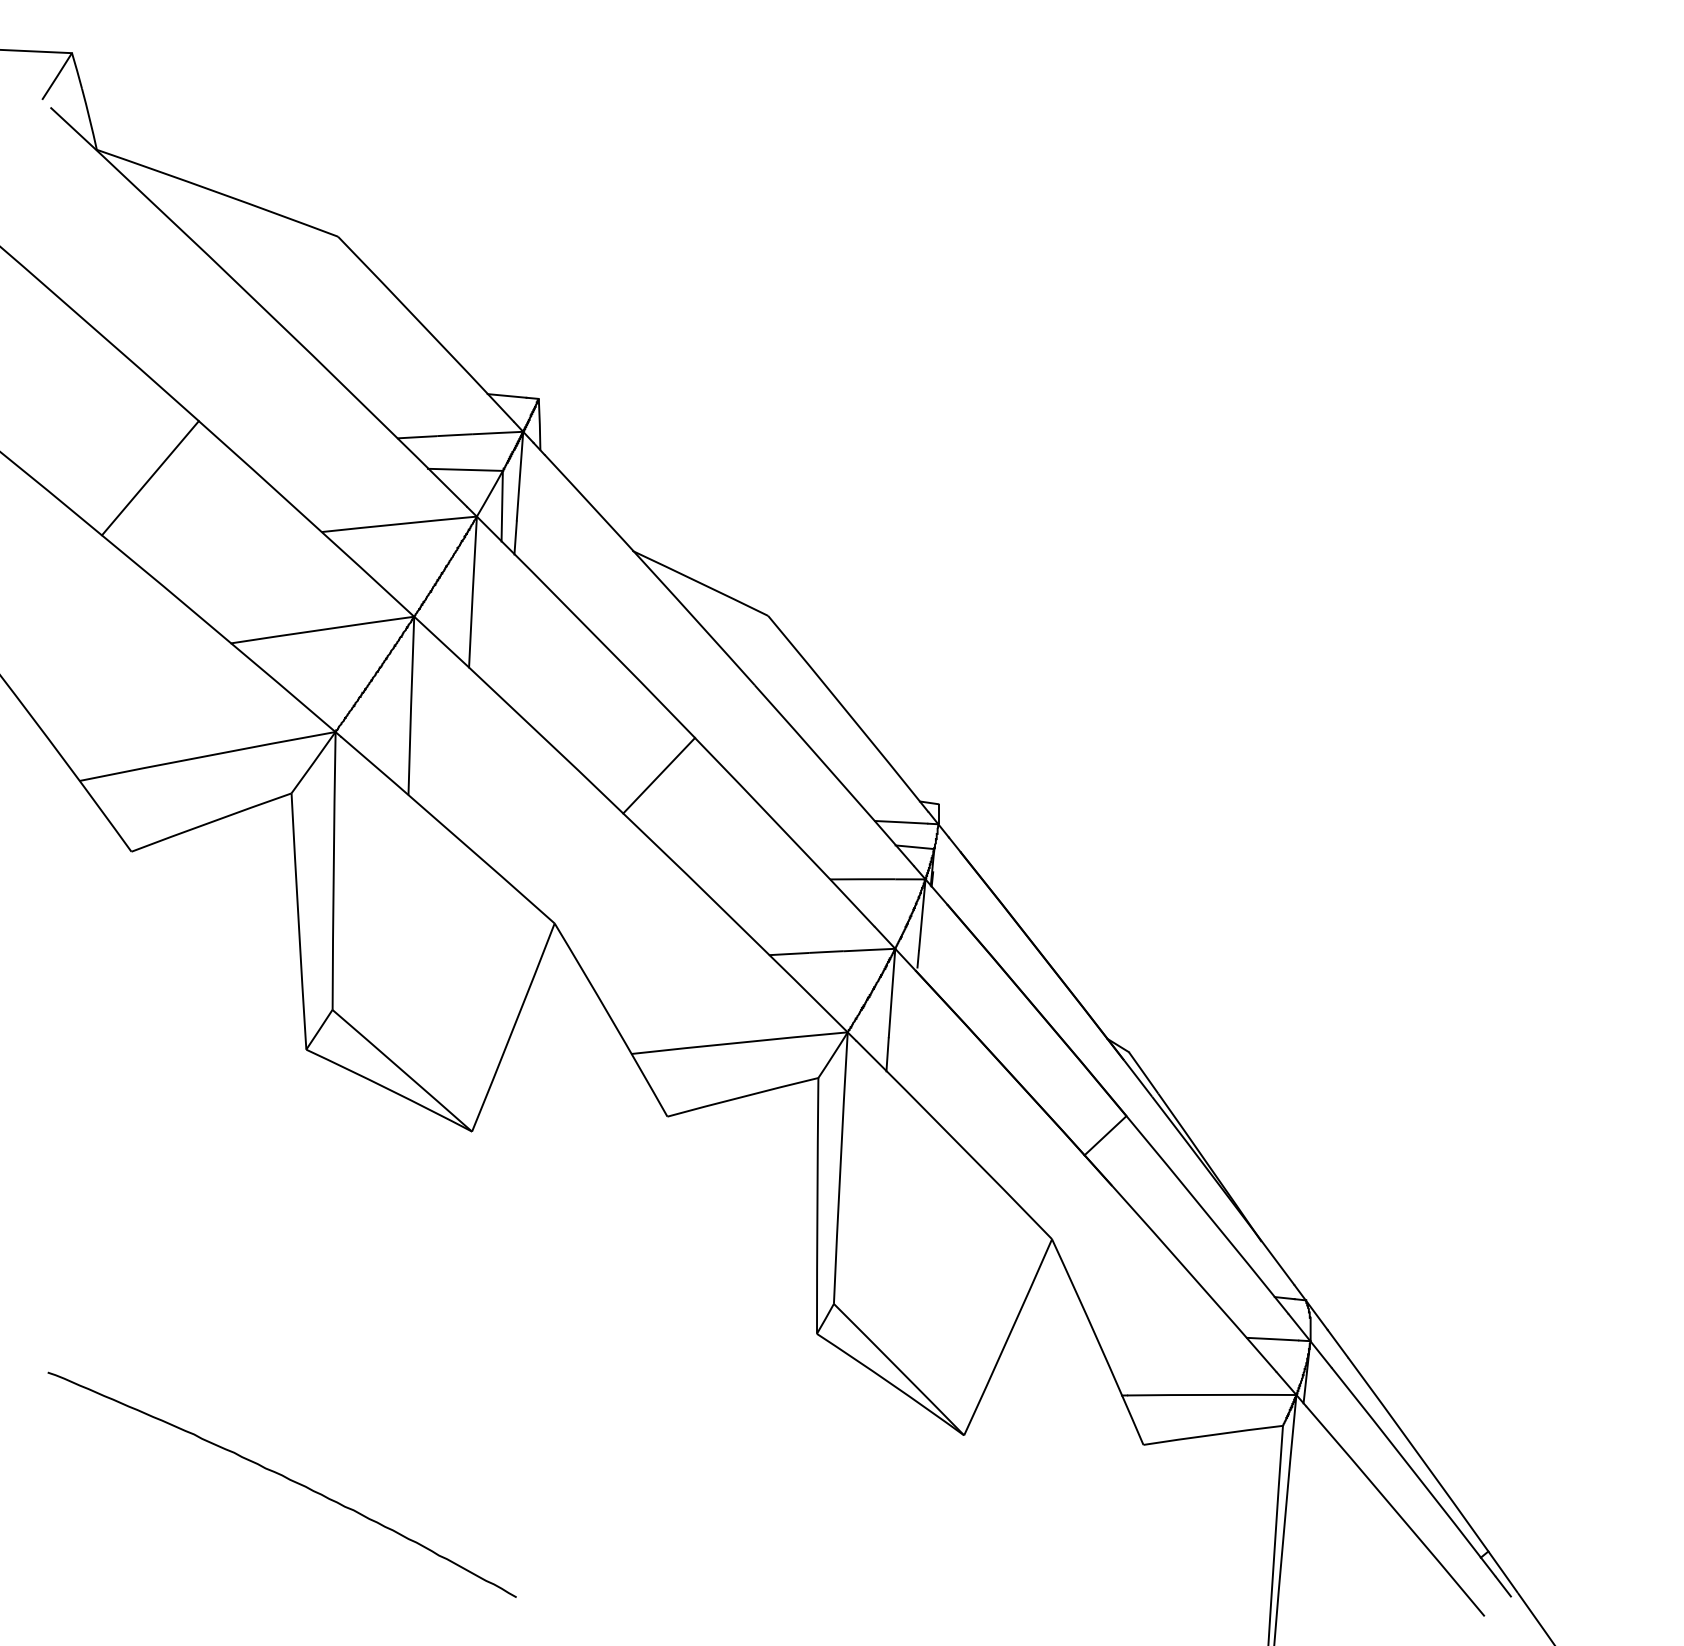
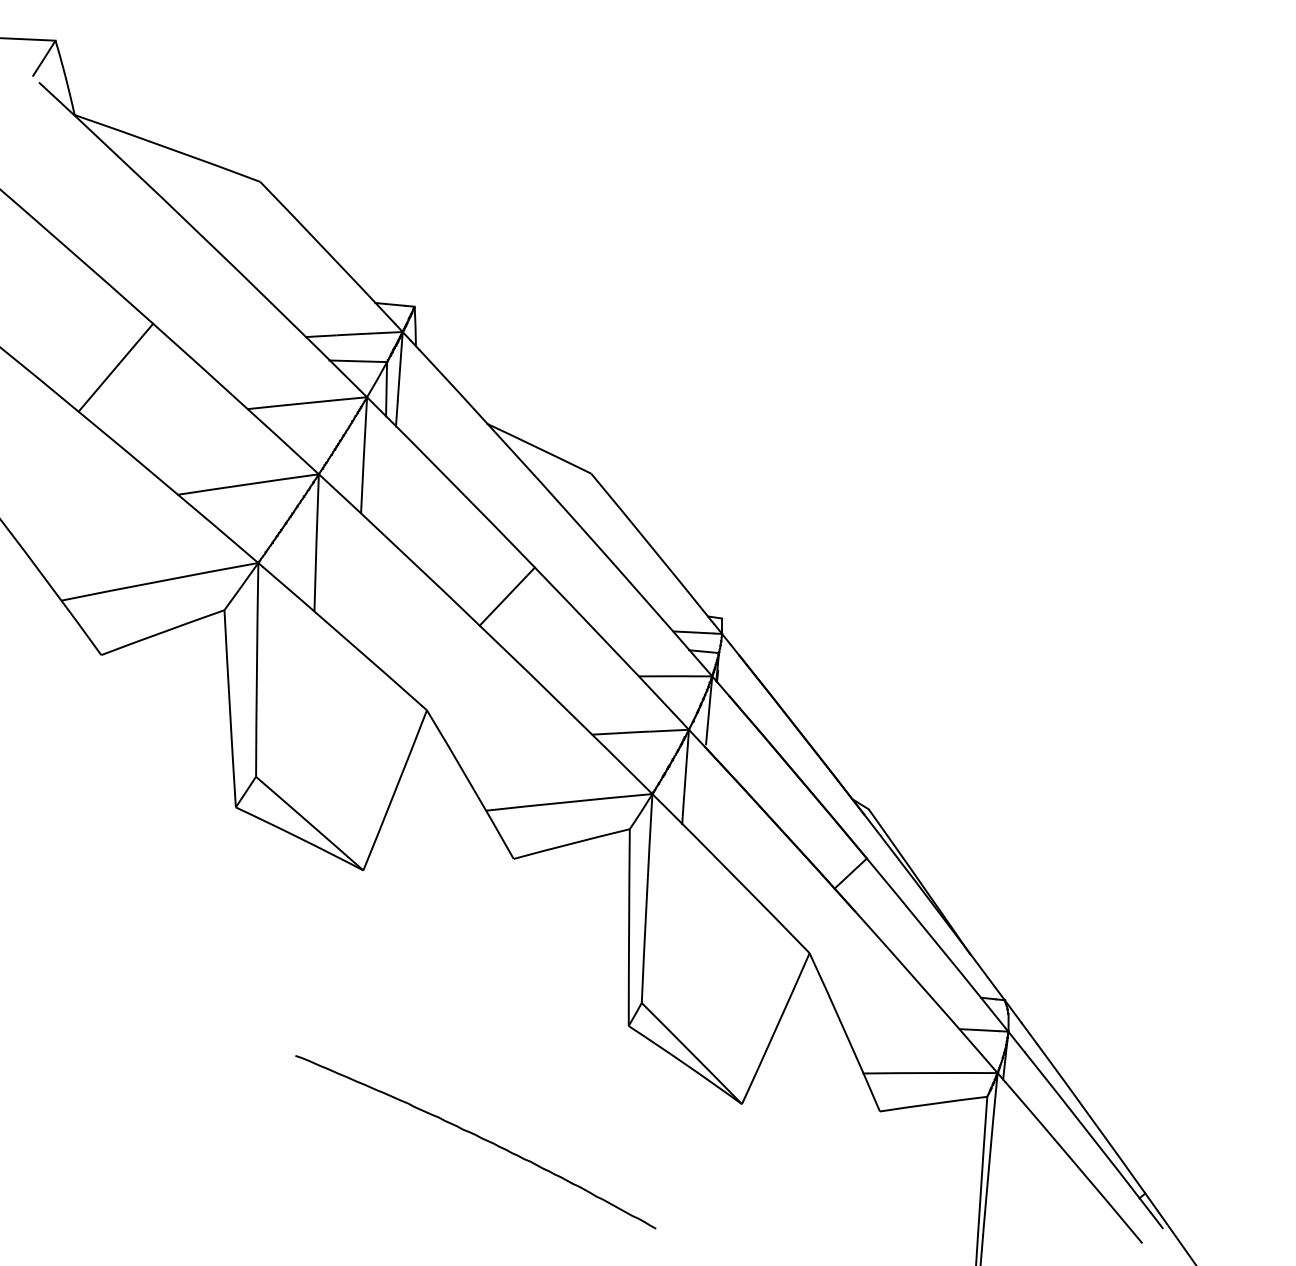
curve: (285, 1478) -> (478, 1137), moved

